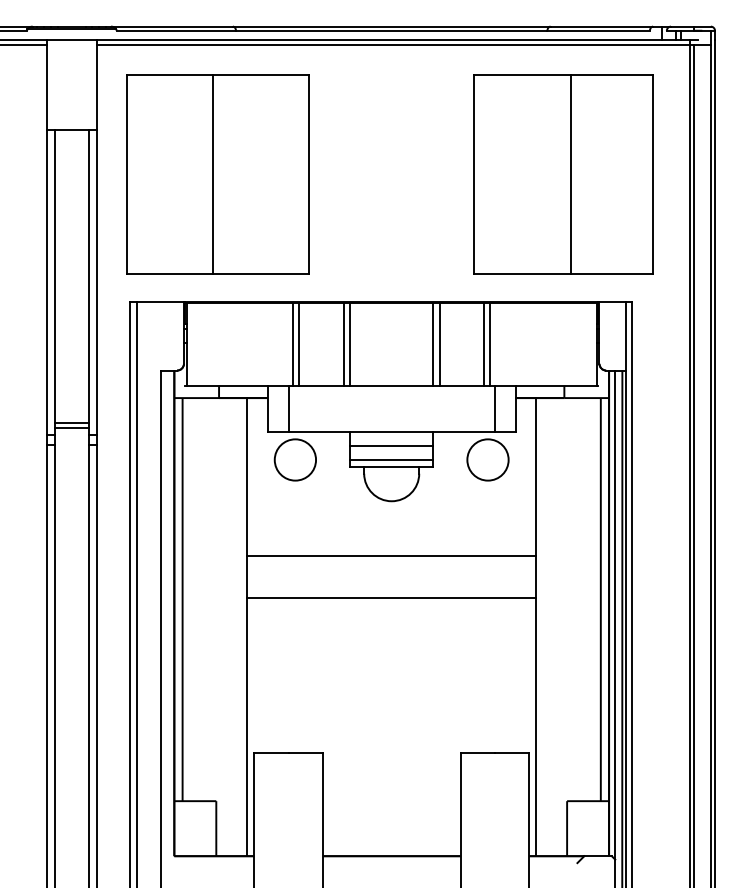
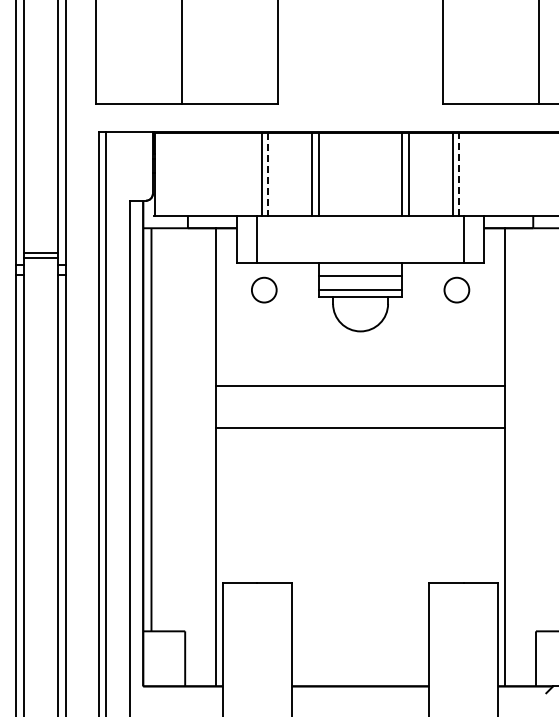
line: (490, 343) -> (459, 173), solid -> dashed
line: (299, 344) -> (268, 174), solid -> dashed
circle: (295, 459) -> (264, 289), size x0.6
circle: (487, 459) -> (456, 289), size x0.6

